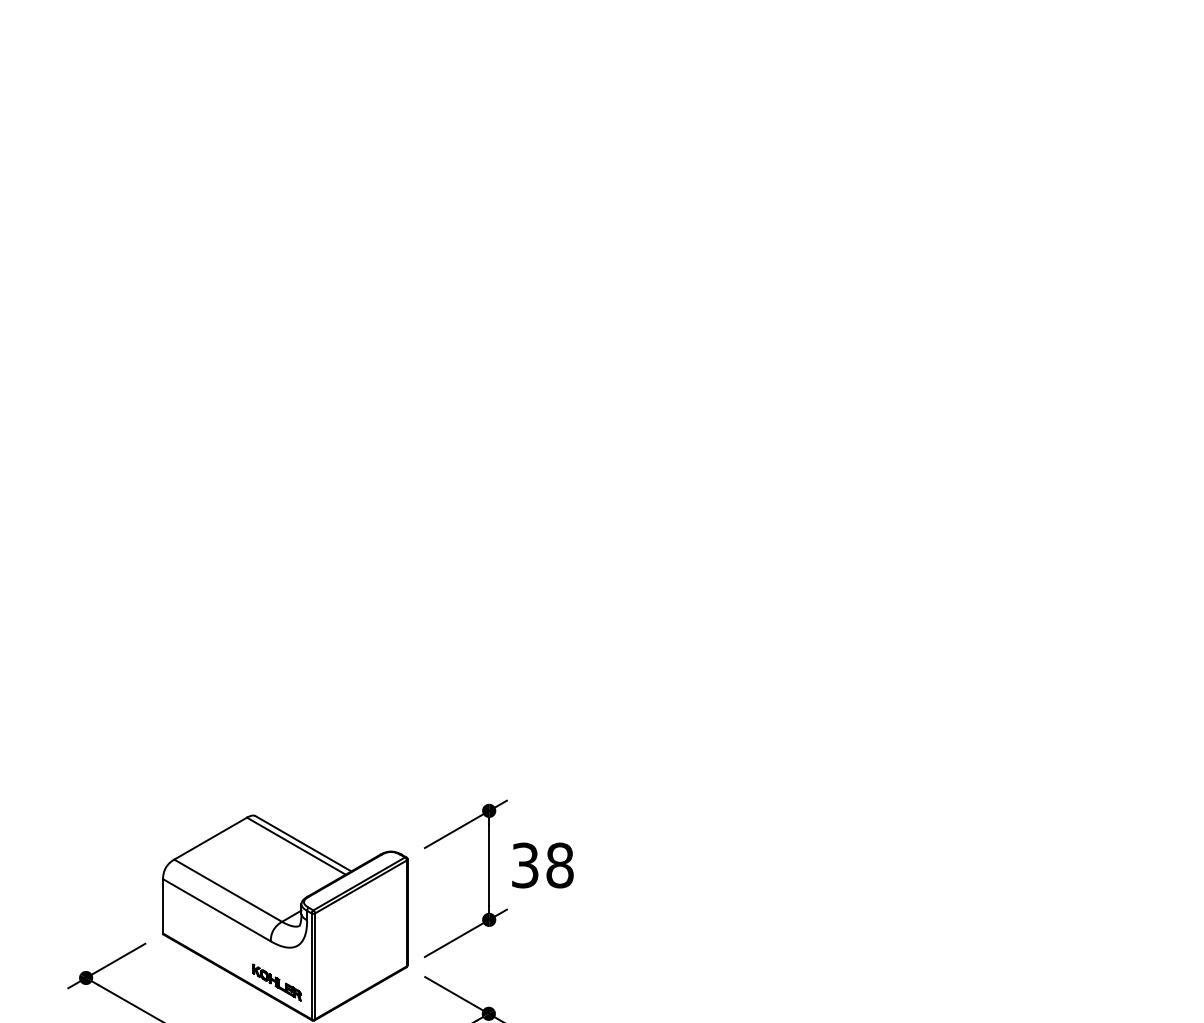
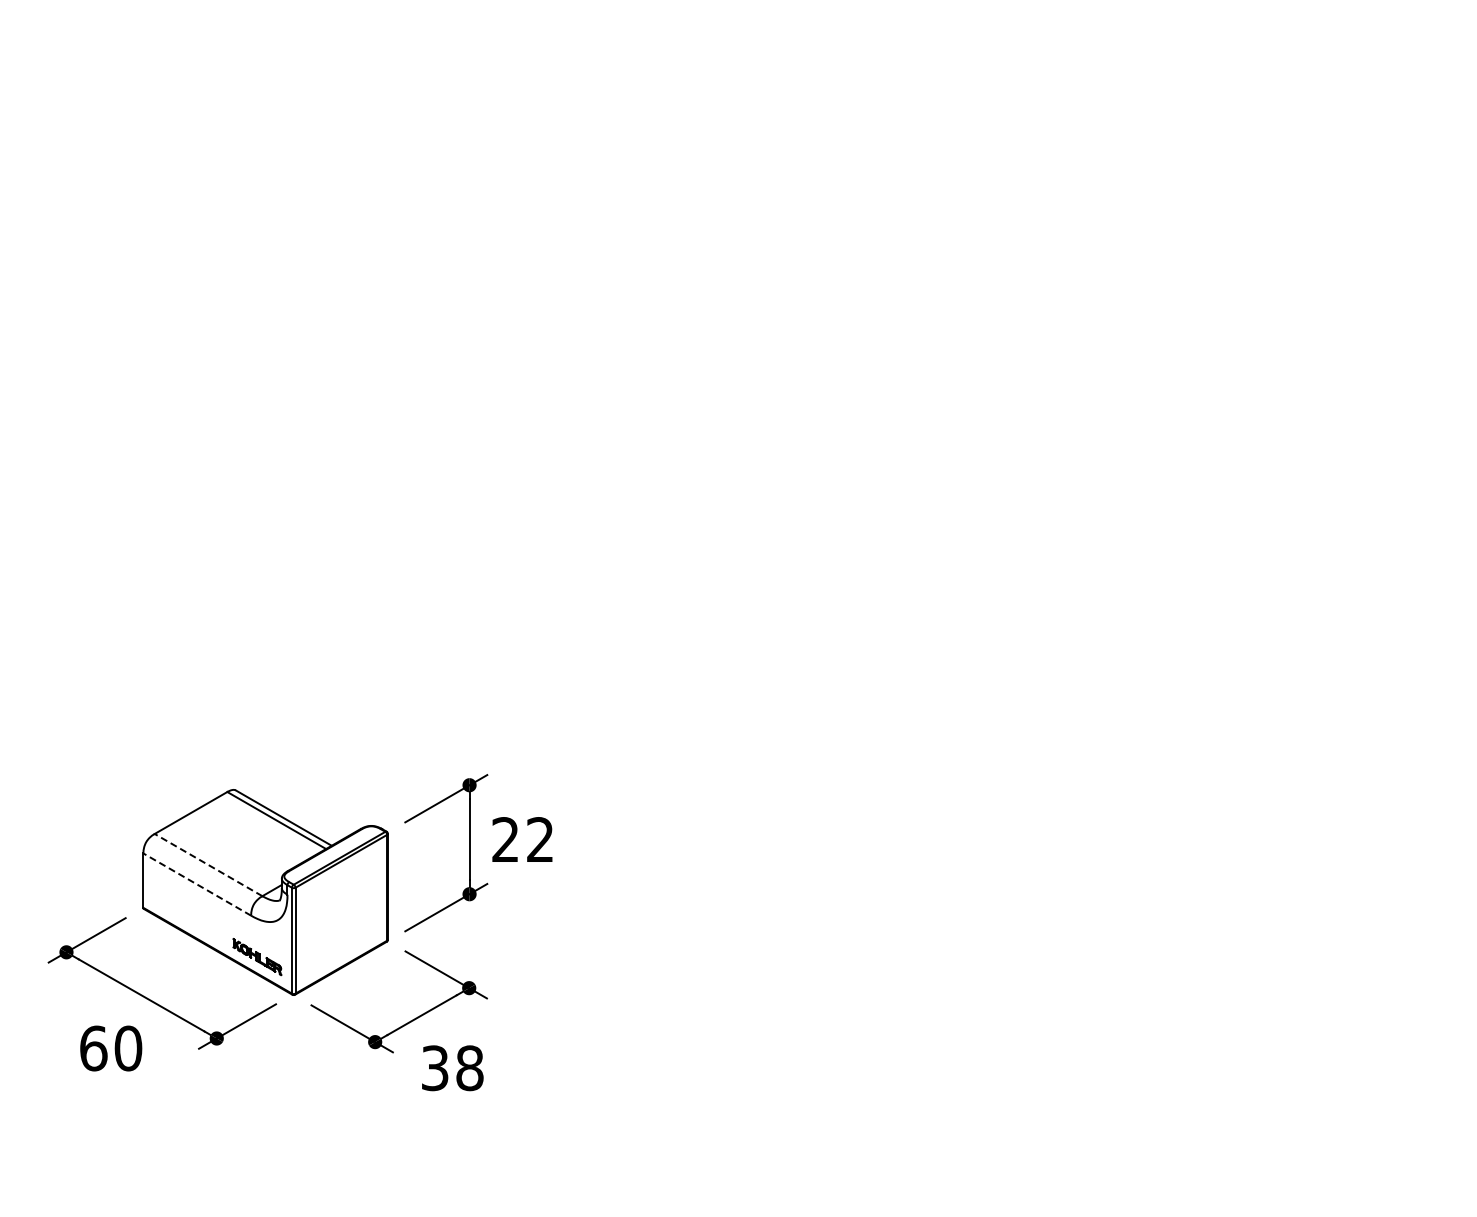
text: (543, 865) -> (523, 839), 38 -> 22
line: (228, 890) -> (208, 864), solid -> dashed
line: (216, 910) -> (196, 884), solid -> dashed

